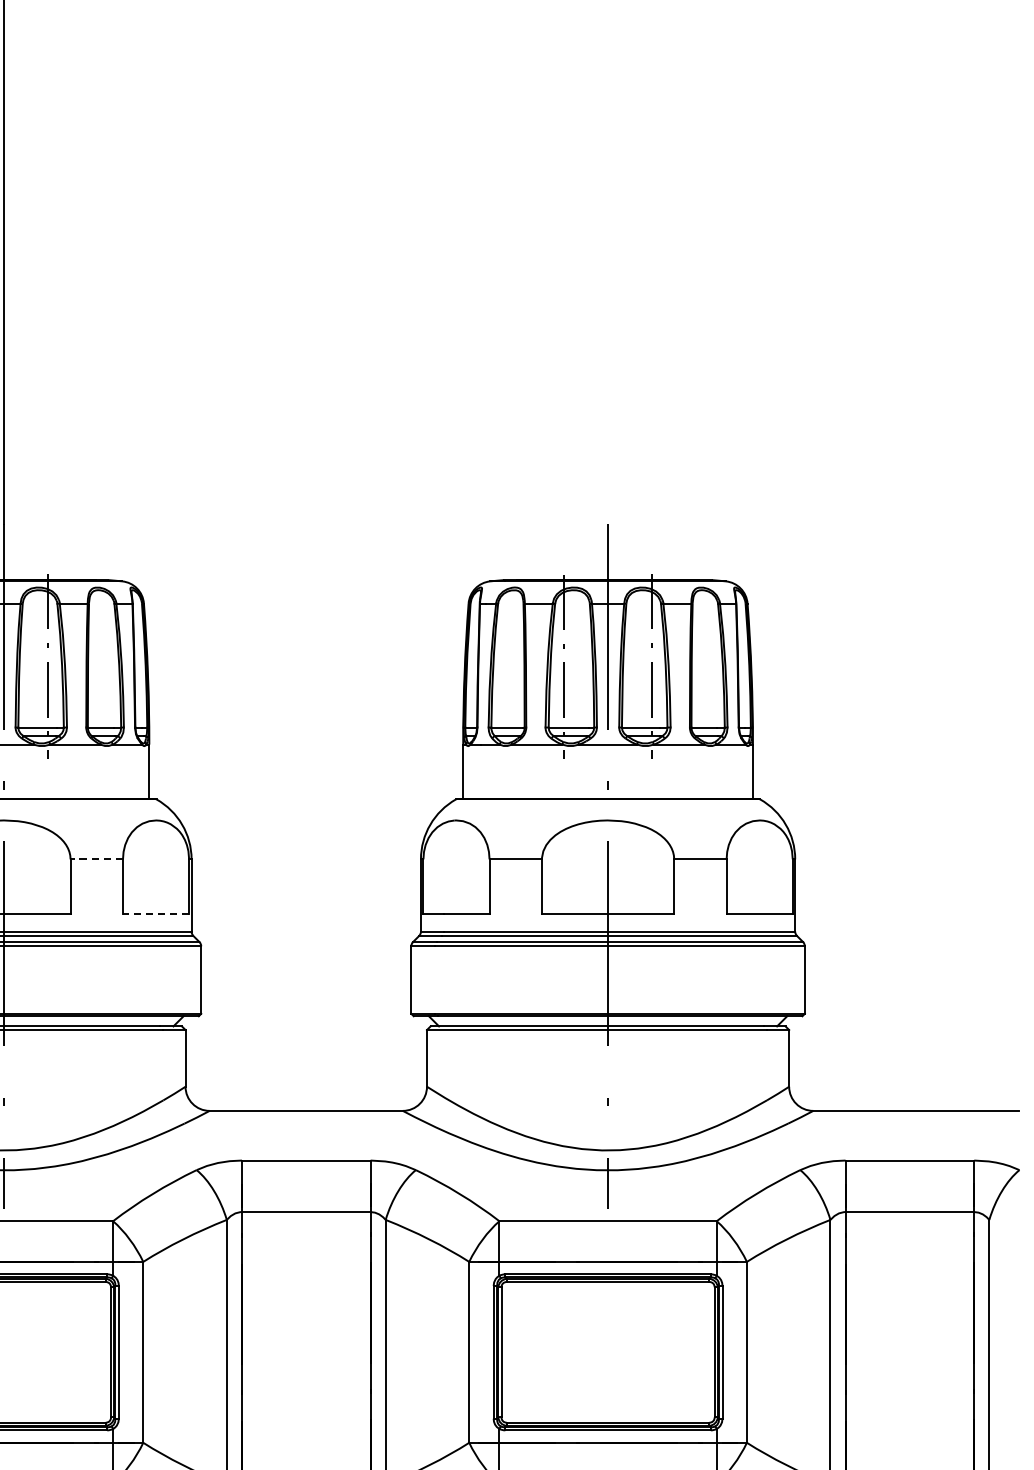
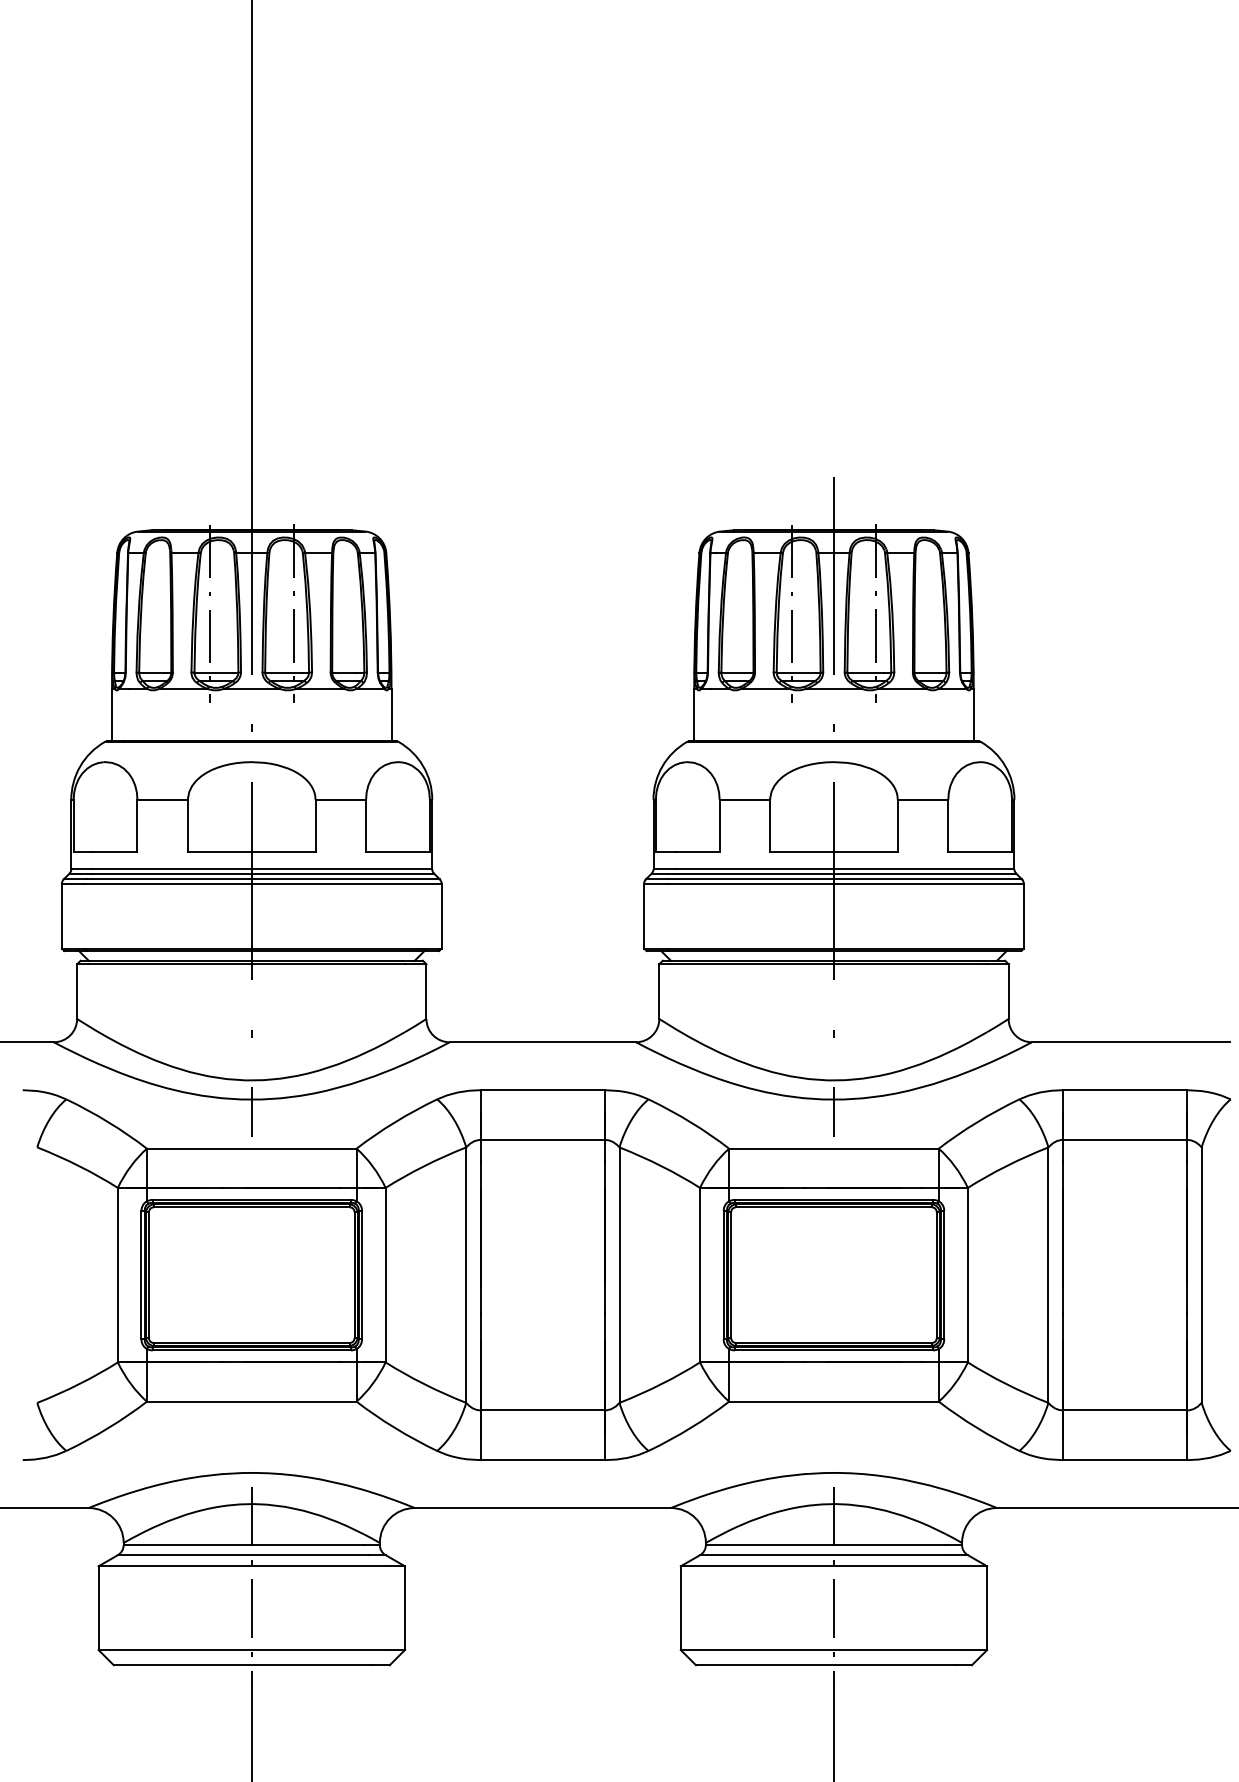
line: (96, 859) -> (340, 799), dashed -> solid
line: (156, 914) -> (398, 852), dashed -> solid

